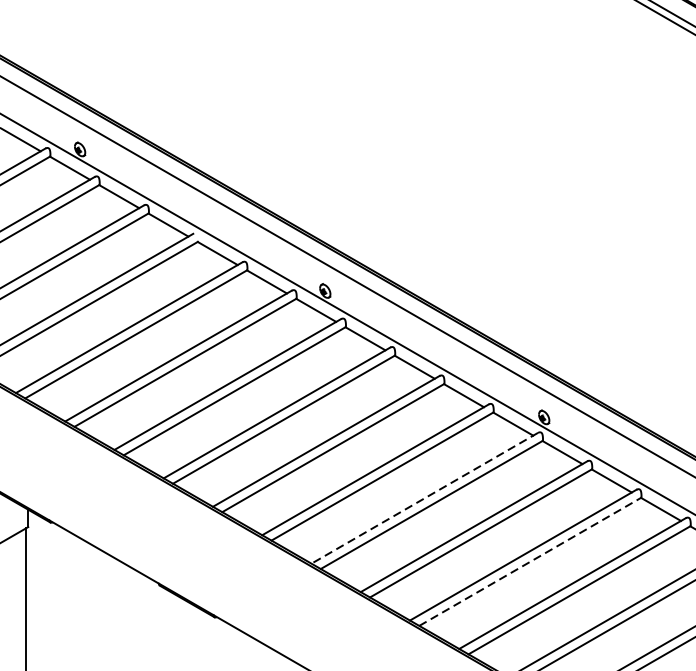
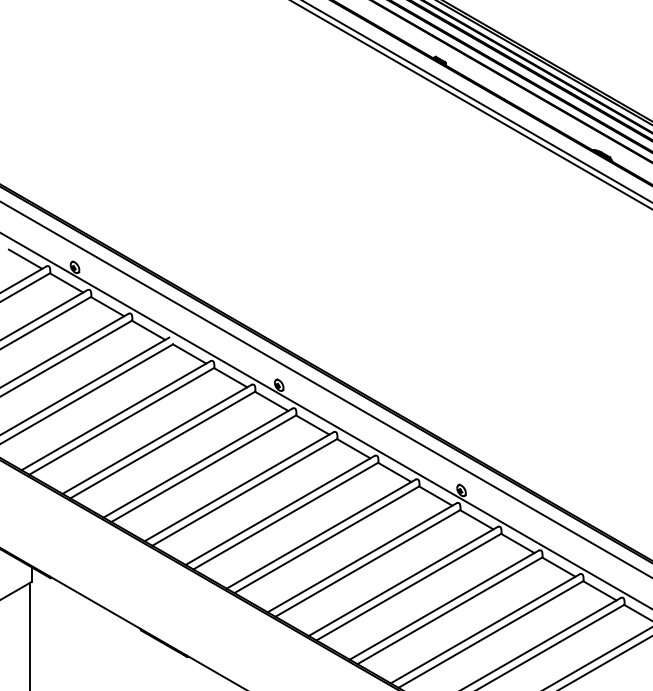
line: (425, 497) -> (362, 557), dashed -> solid
line: (529, 561) -> (449, 610), dashed -> solid

